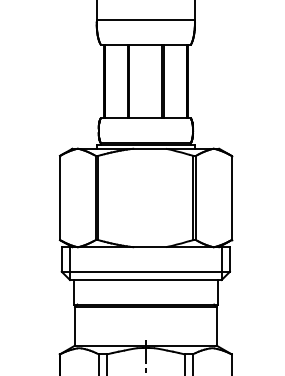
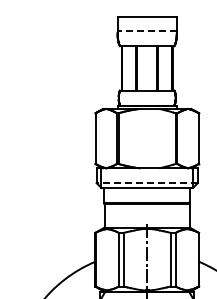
line: (146, 20) -> (147, 31), solid -> dashed
line: (146, 272) -> (147, 183), solid -> dashed

